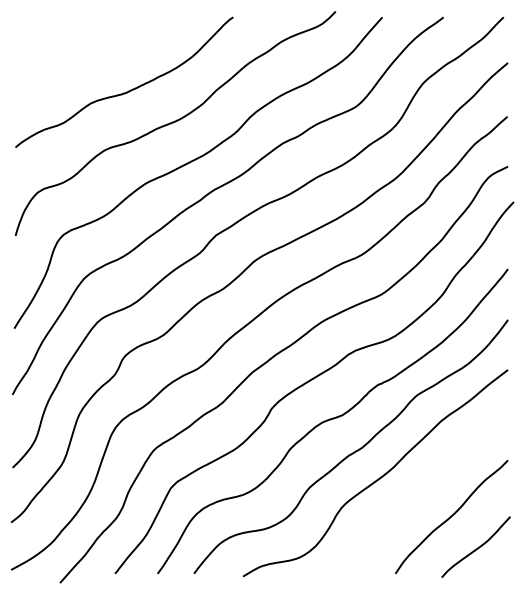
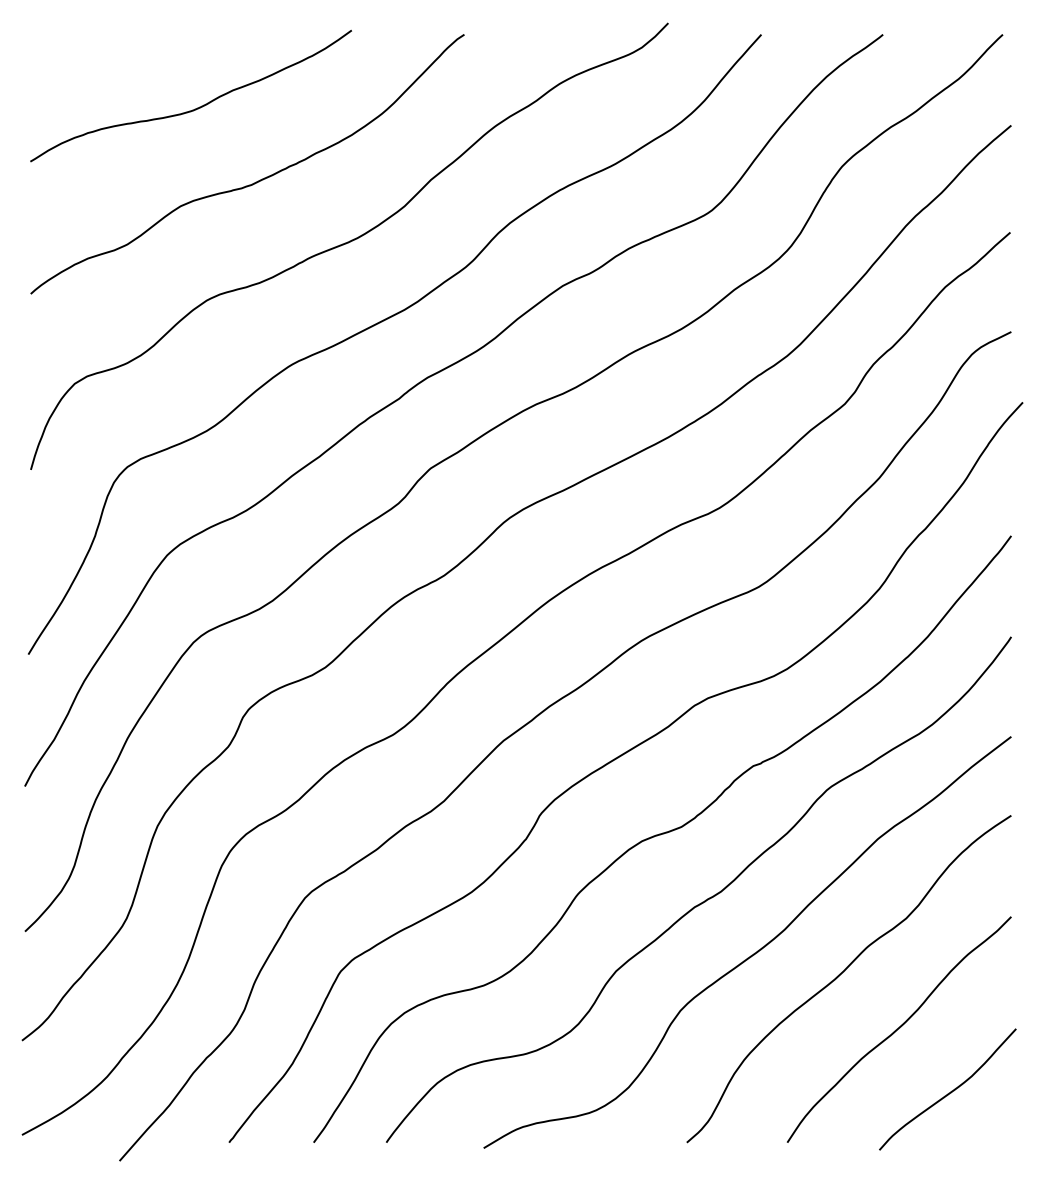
curve: (98, 53) -> (195, 106), added
curve: (424, 488) -> (845, 972), added

